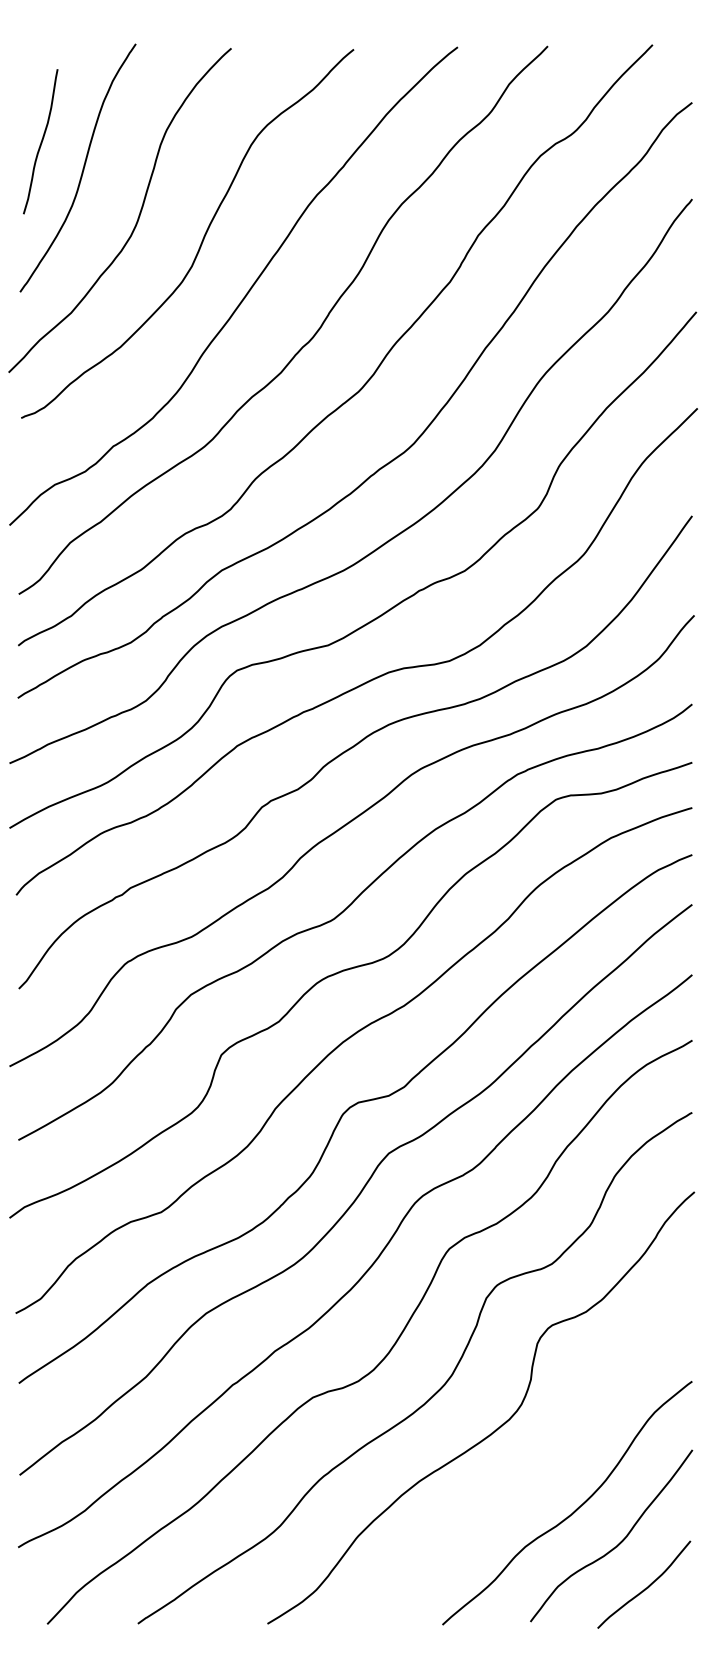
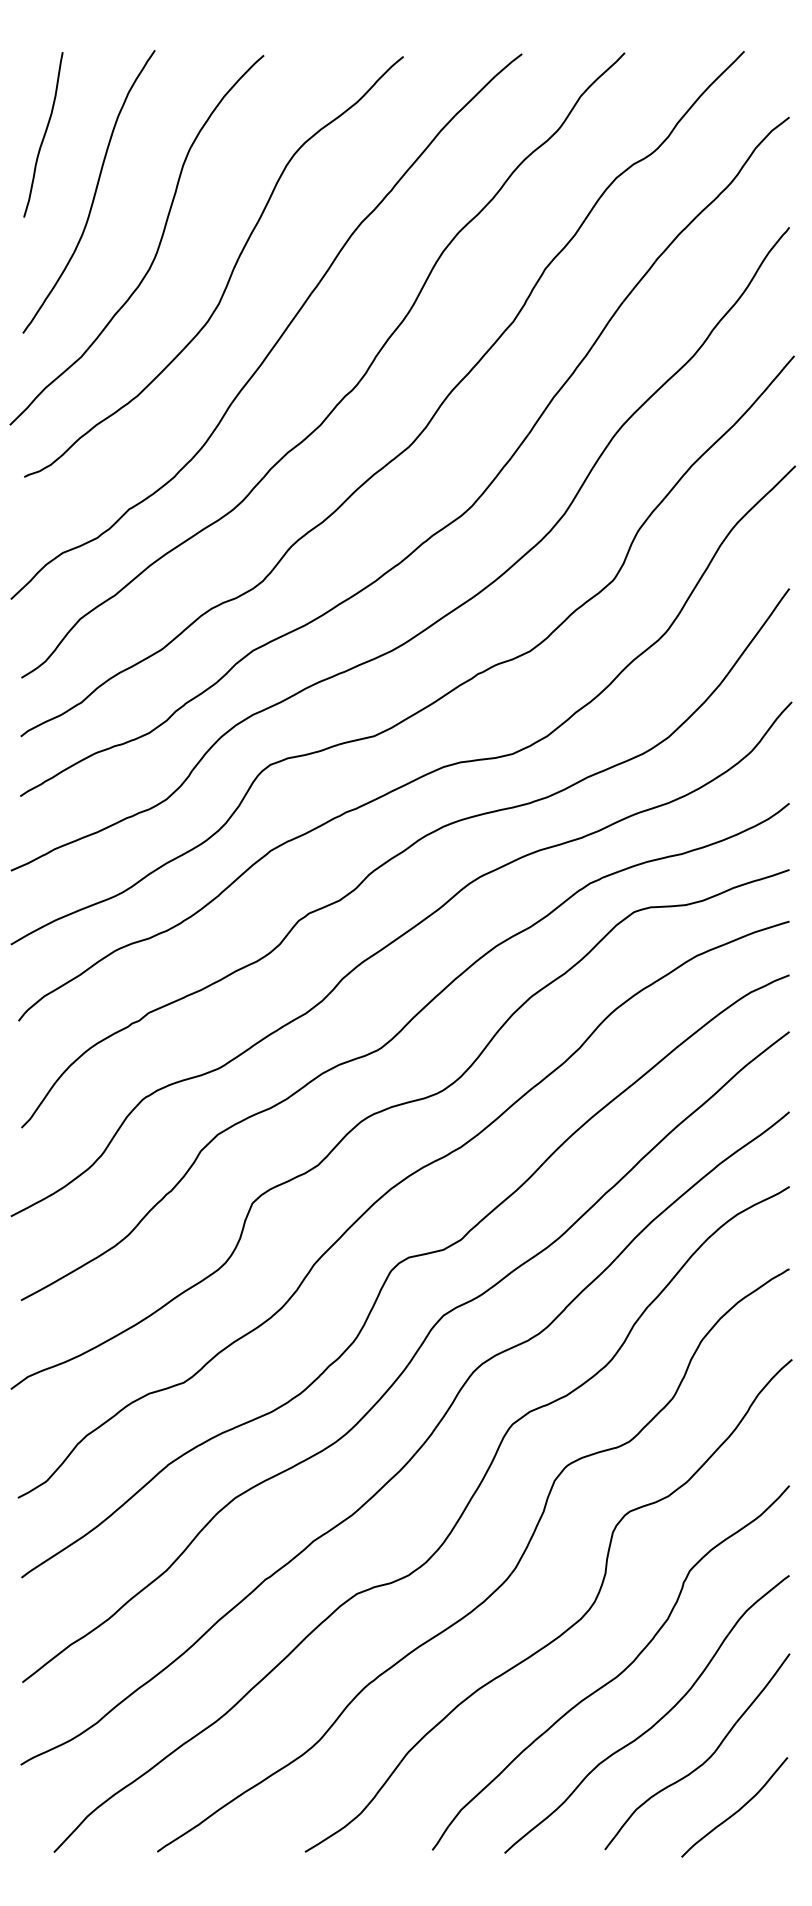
curve: (41, 141) -> (44, 134), moved
curve: (539, 1469) -> (615, 1676), added

